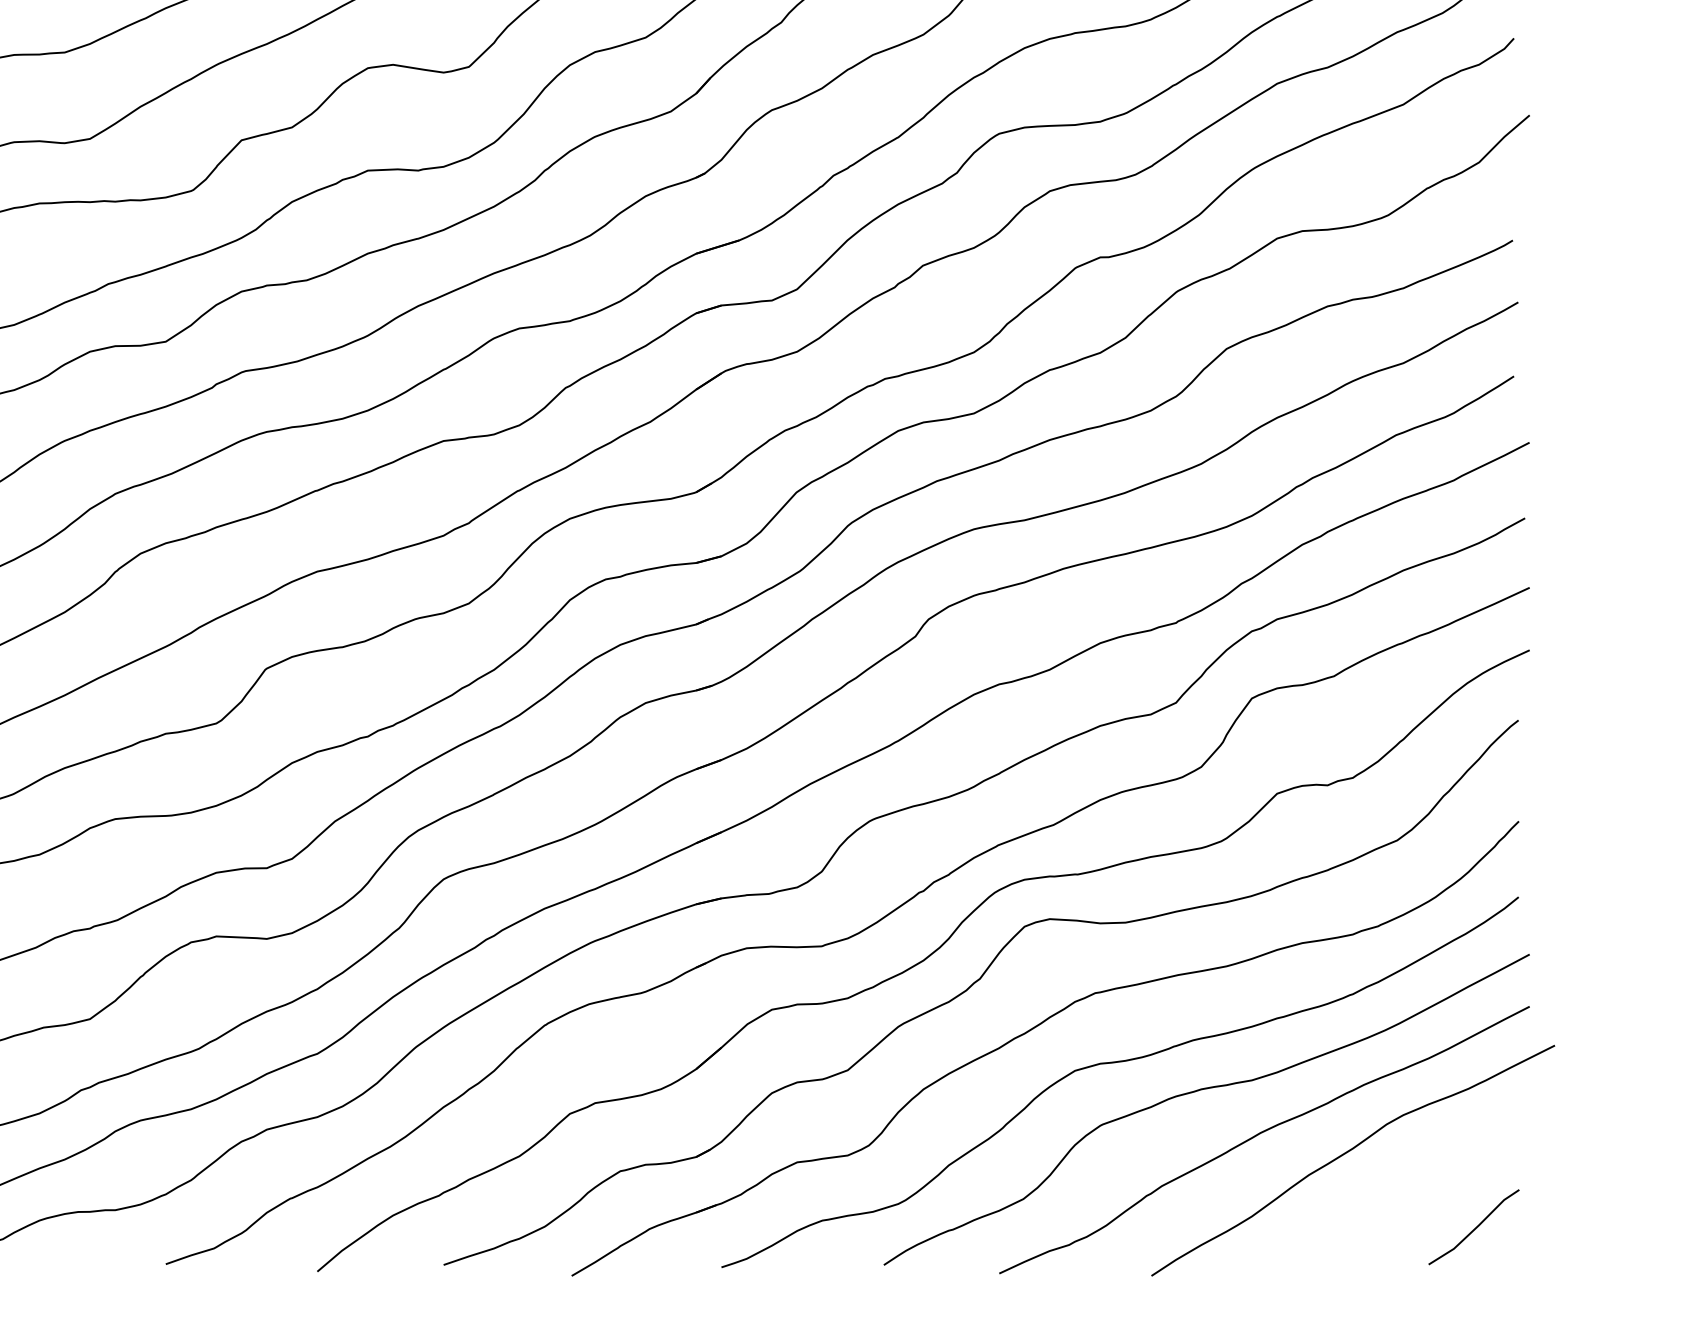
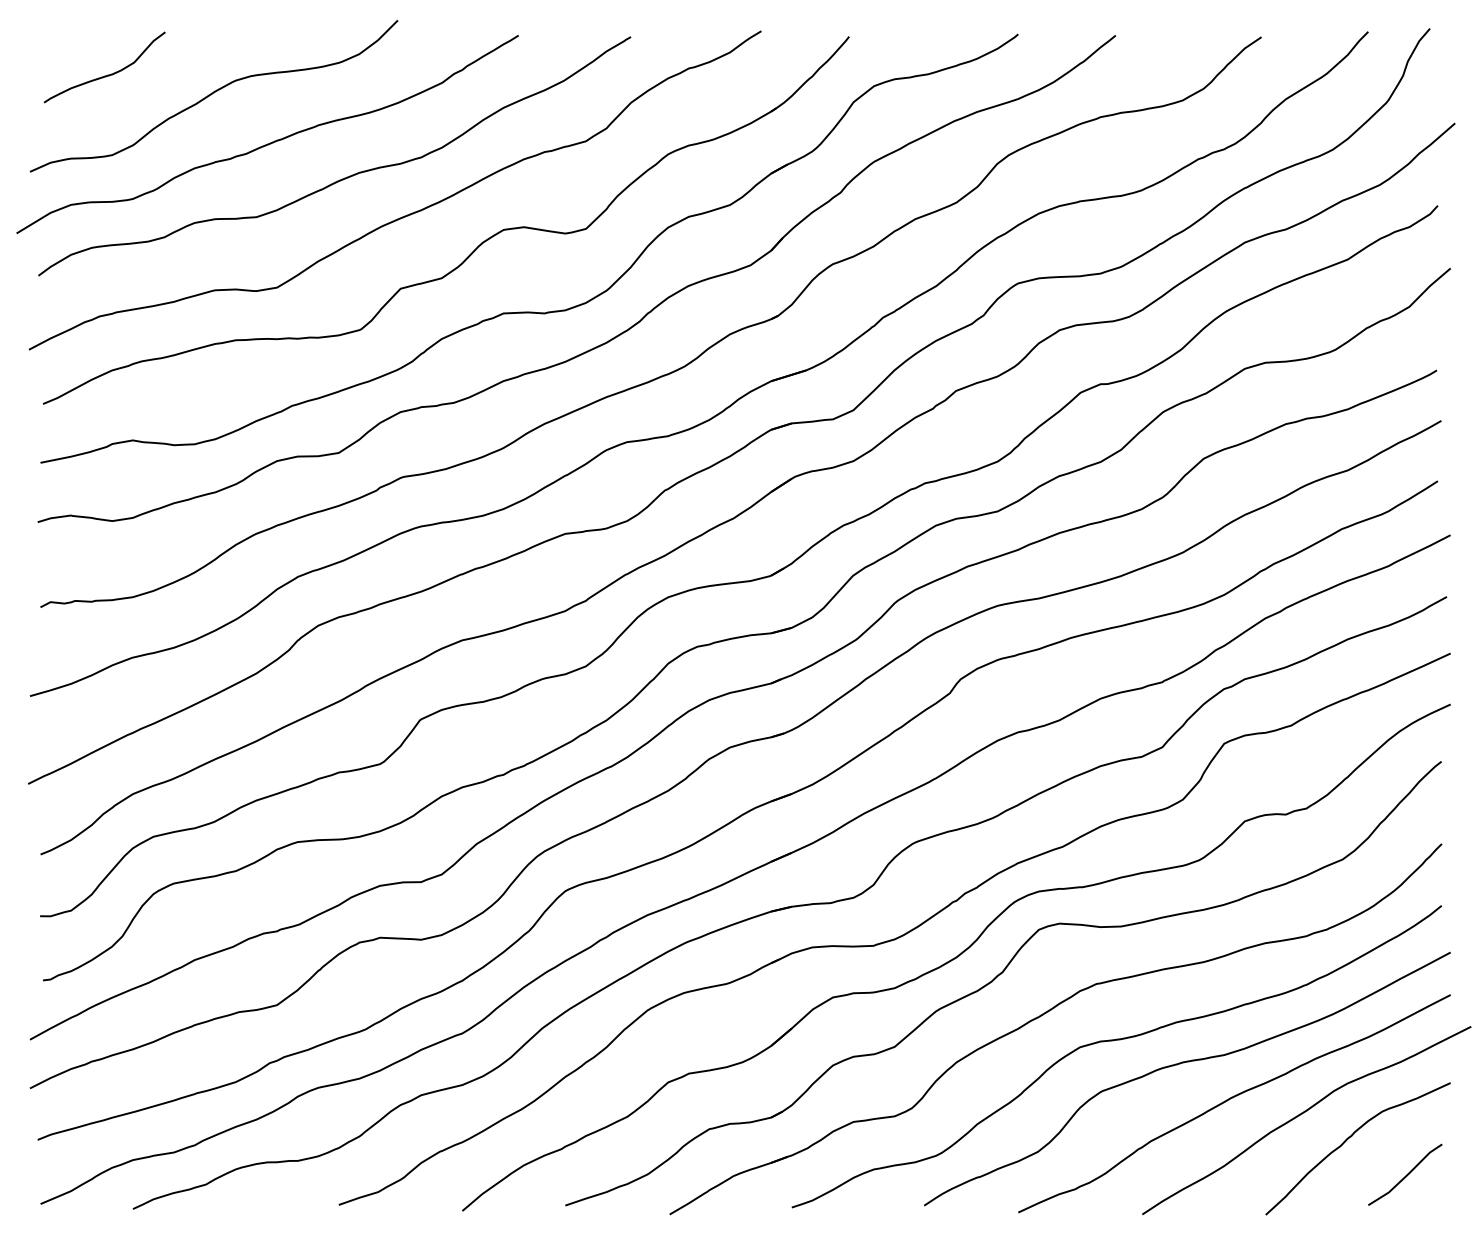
curve: (1408, 1181) -> (1351, 1137), added

